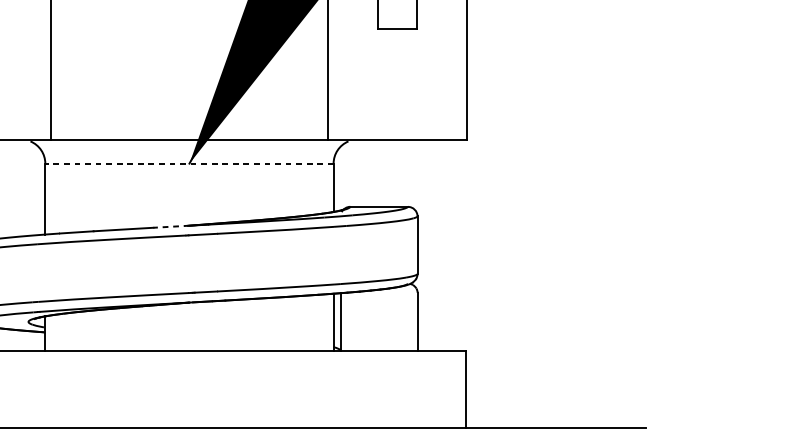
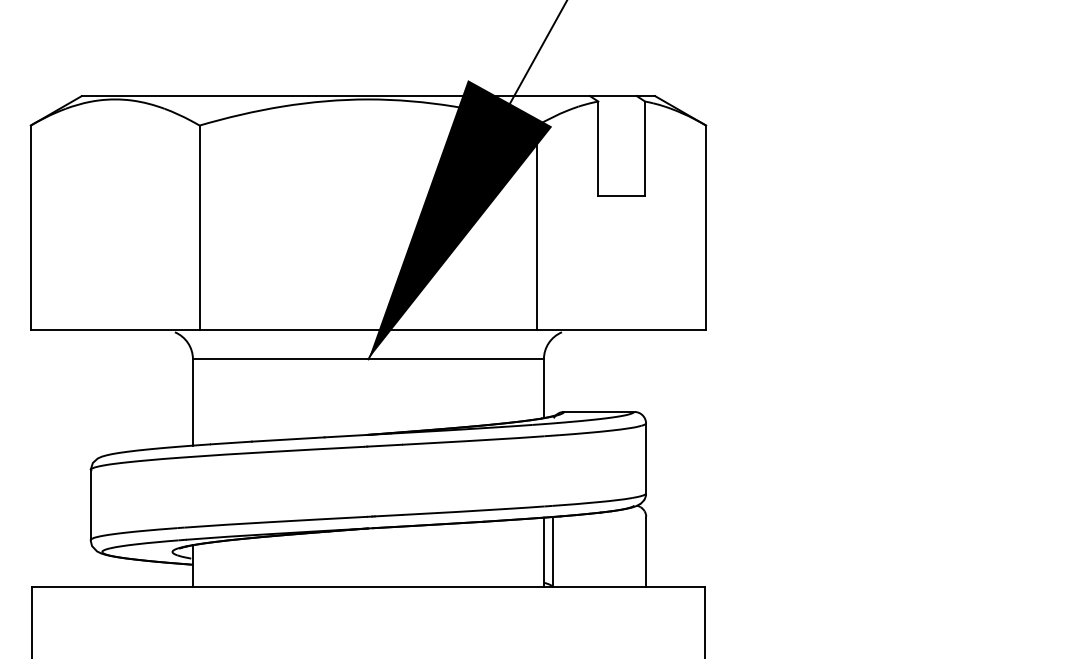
line: (188, 163) -> (367, 359), dashed -> solid
line: (171, 227) -> (346, 436), dashed -> solid

